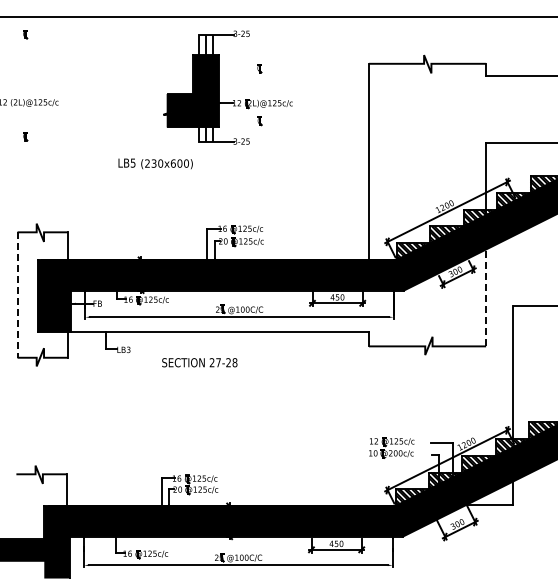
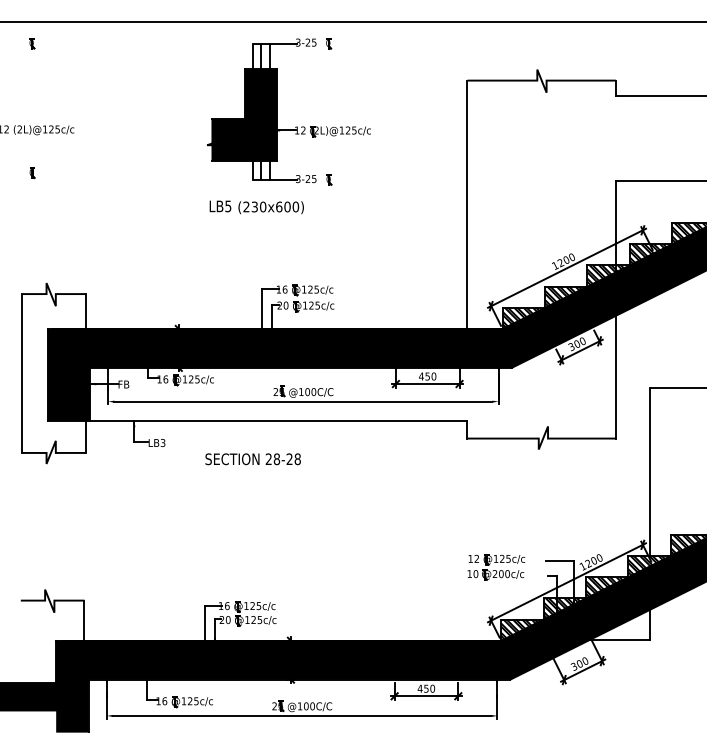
part: (259, 68) -> (328, 43), moved
part: (259, 121) -> (328, 180), moved
text: (155, 163) -> (256, 206), moved
line: (17, 295) -> (22, 374), dashed -> solid
line: (486, 297) -> (616, 376), dashed -> solid
text: (218, 362) -> (276, 458), 27-28 -> 28-28

